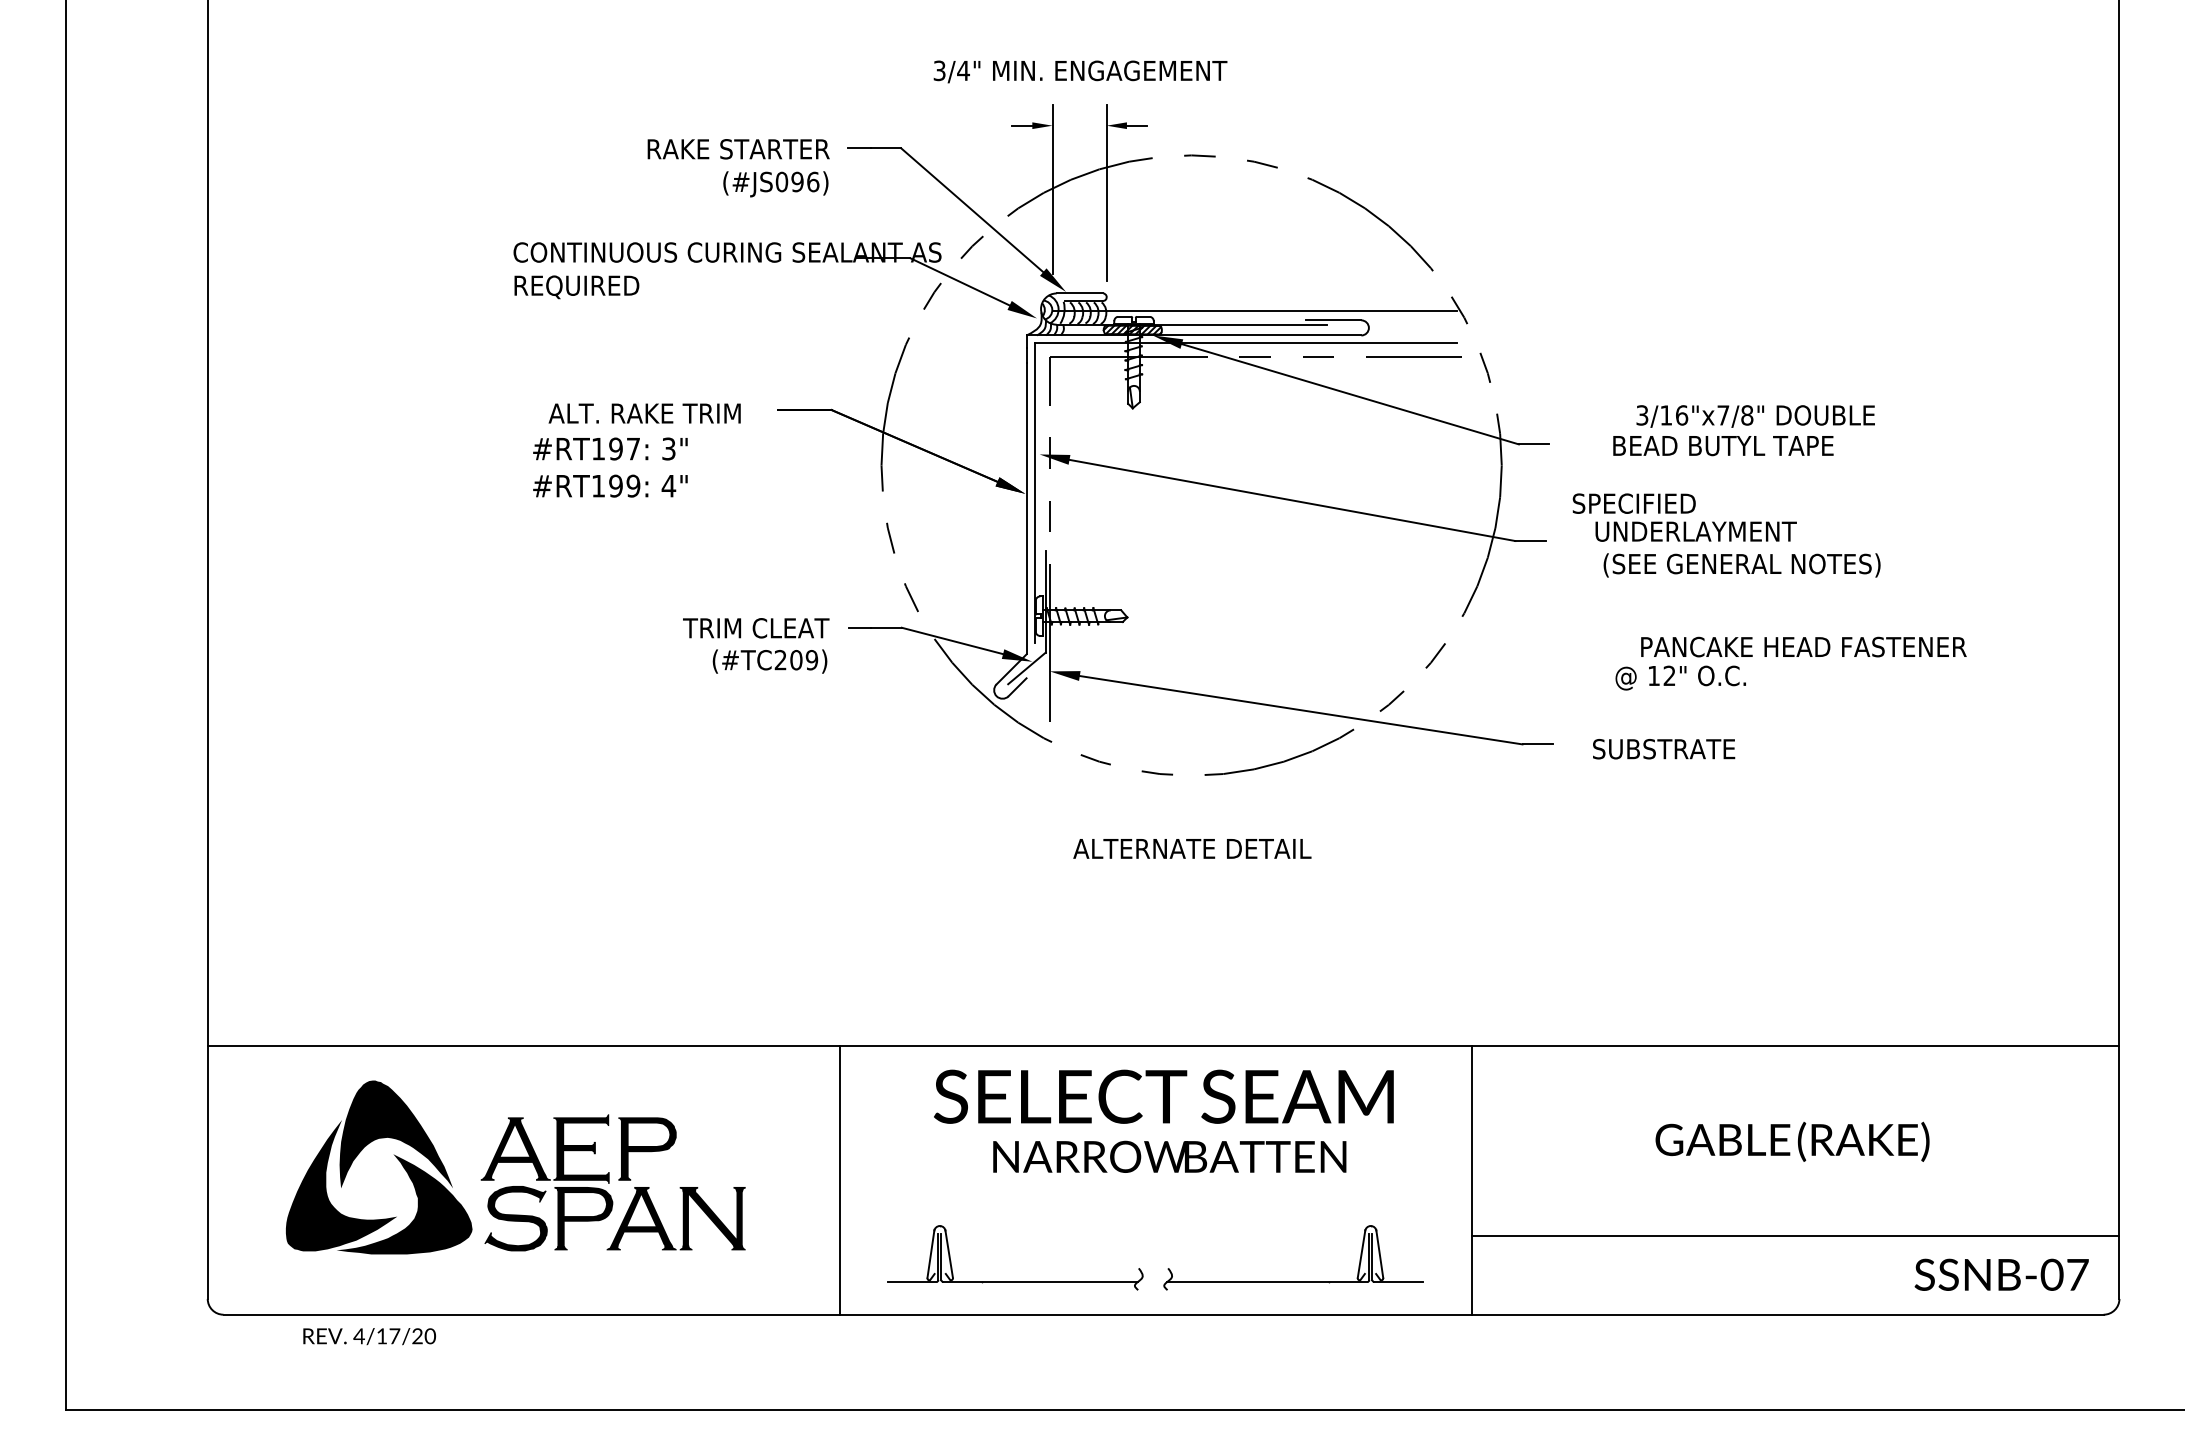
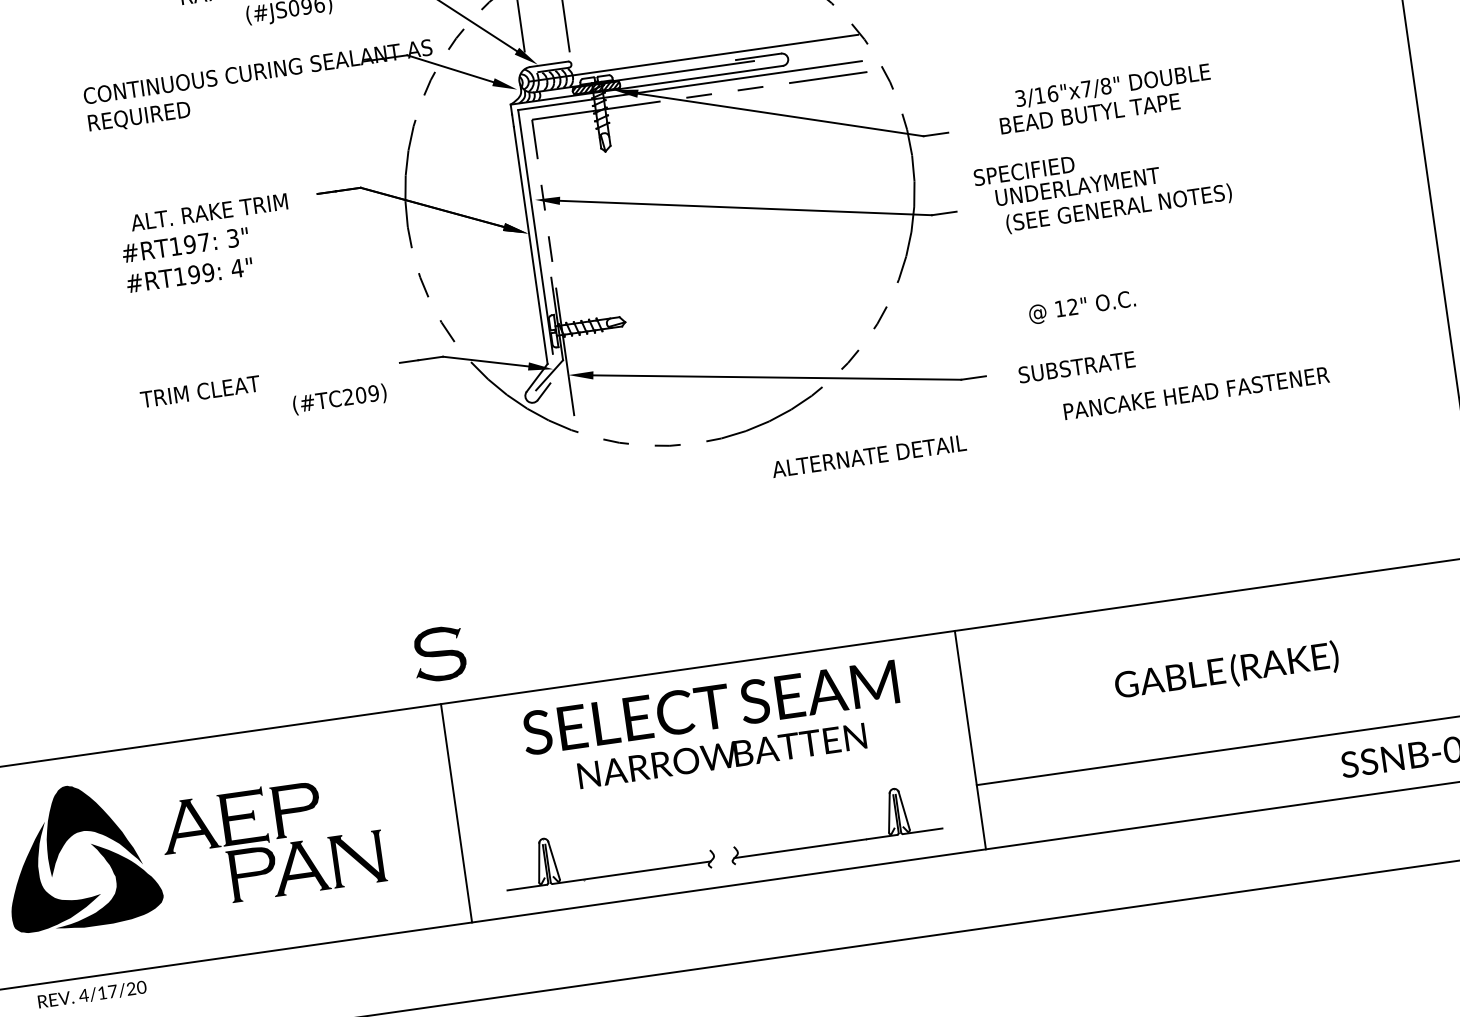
text: (756, 628) -> (200, 391), moved
text: (1803, 646) -> (1196, 392), moved
text: (1192, 848) -> (869, 455), moved
part: (515, 1218) -> (438, 654), moved

